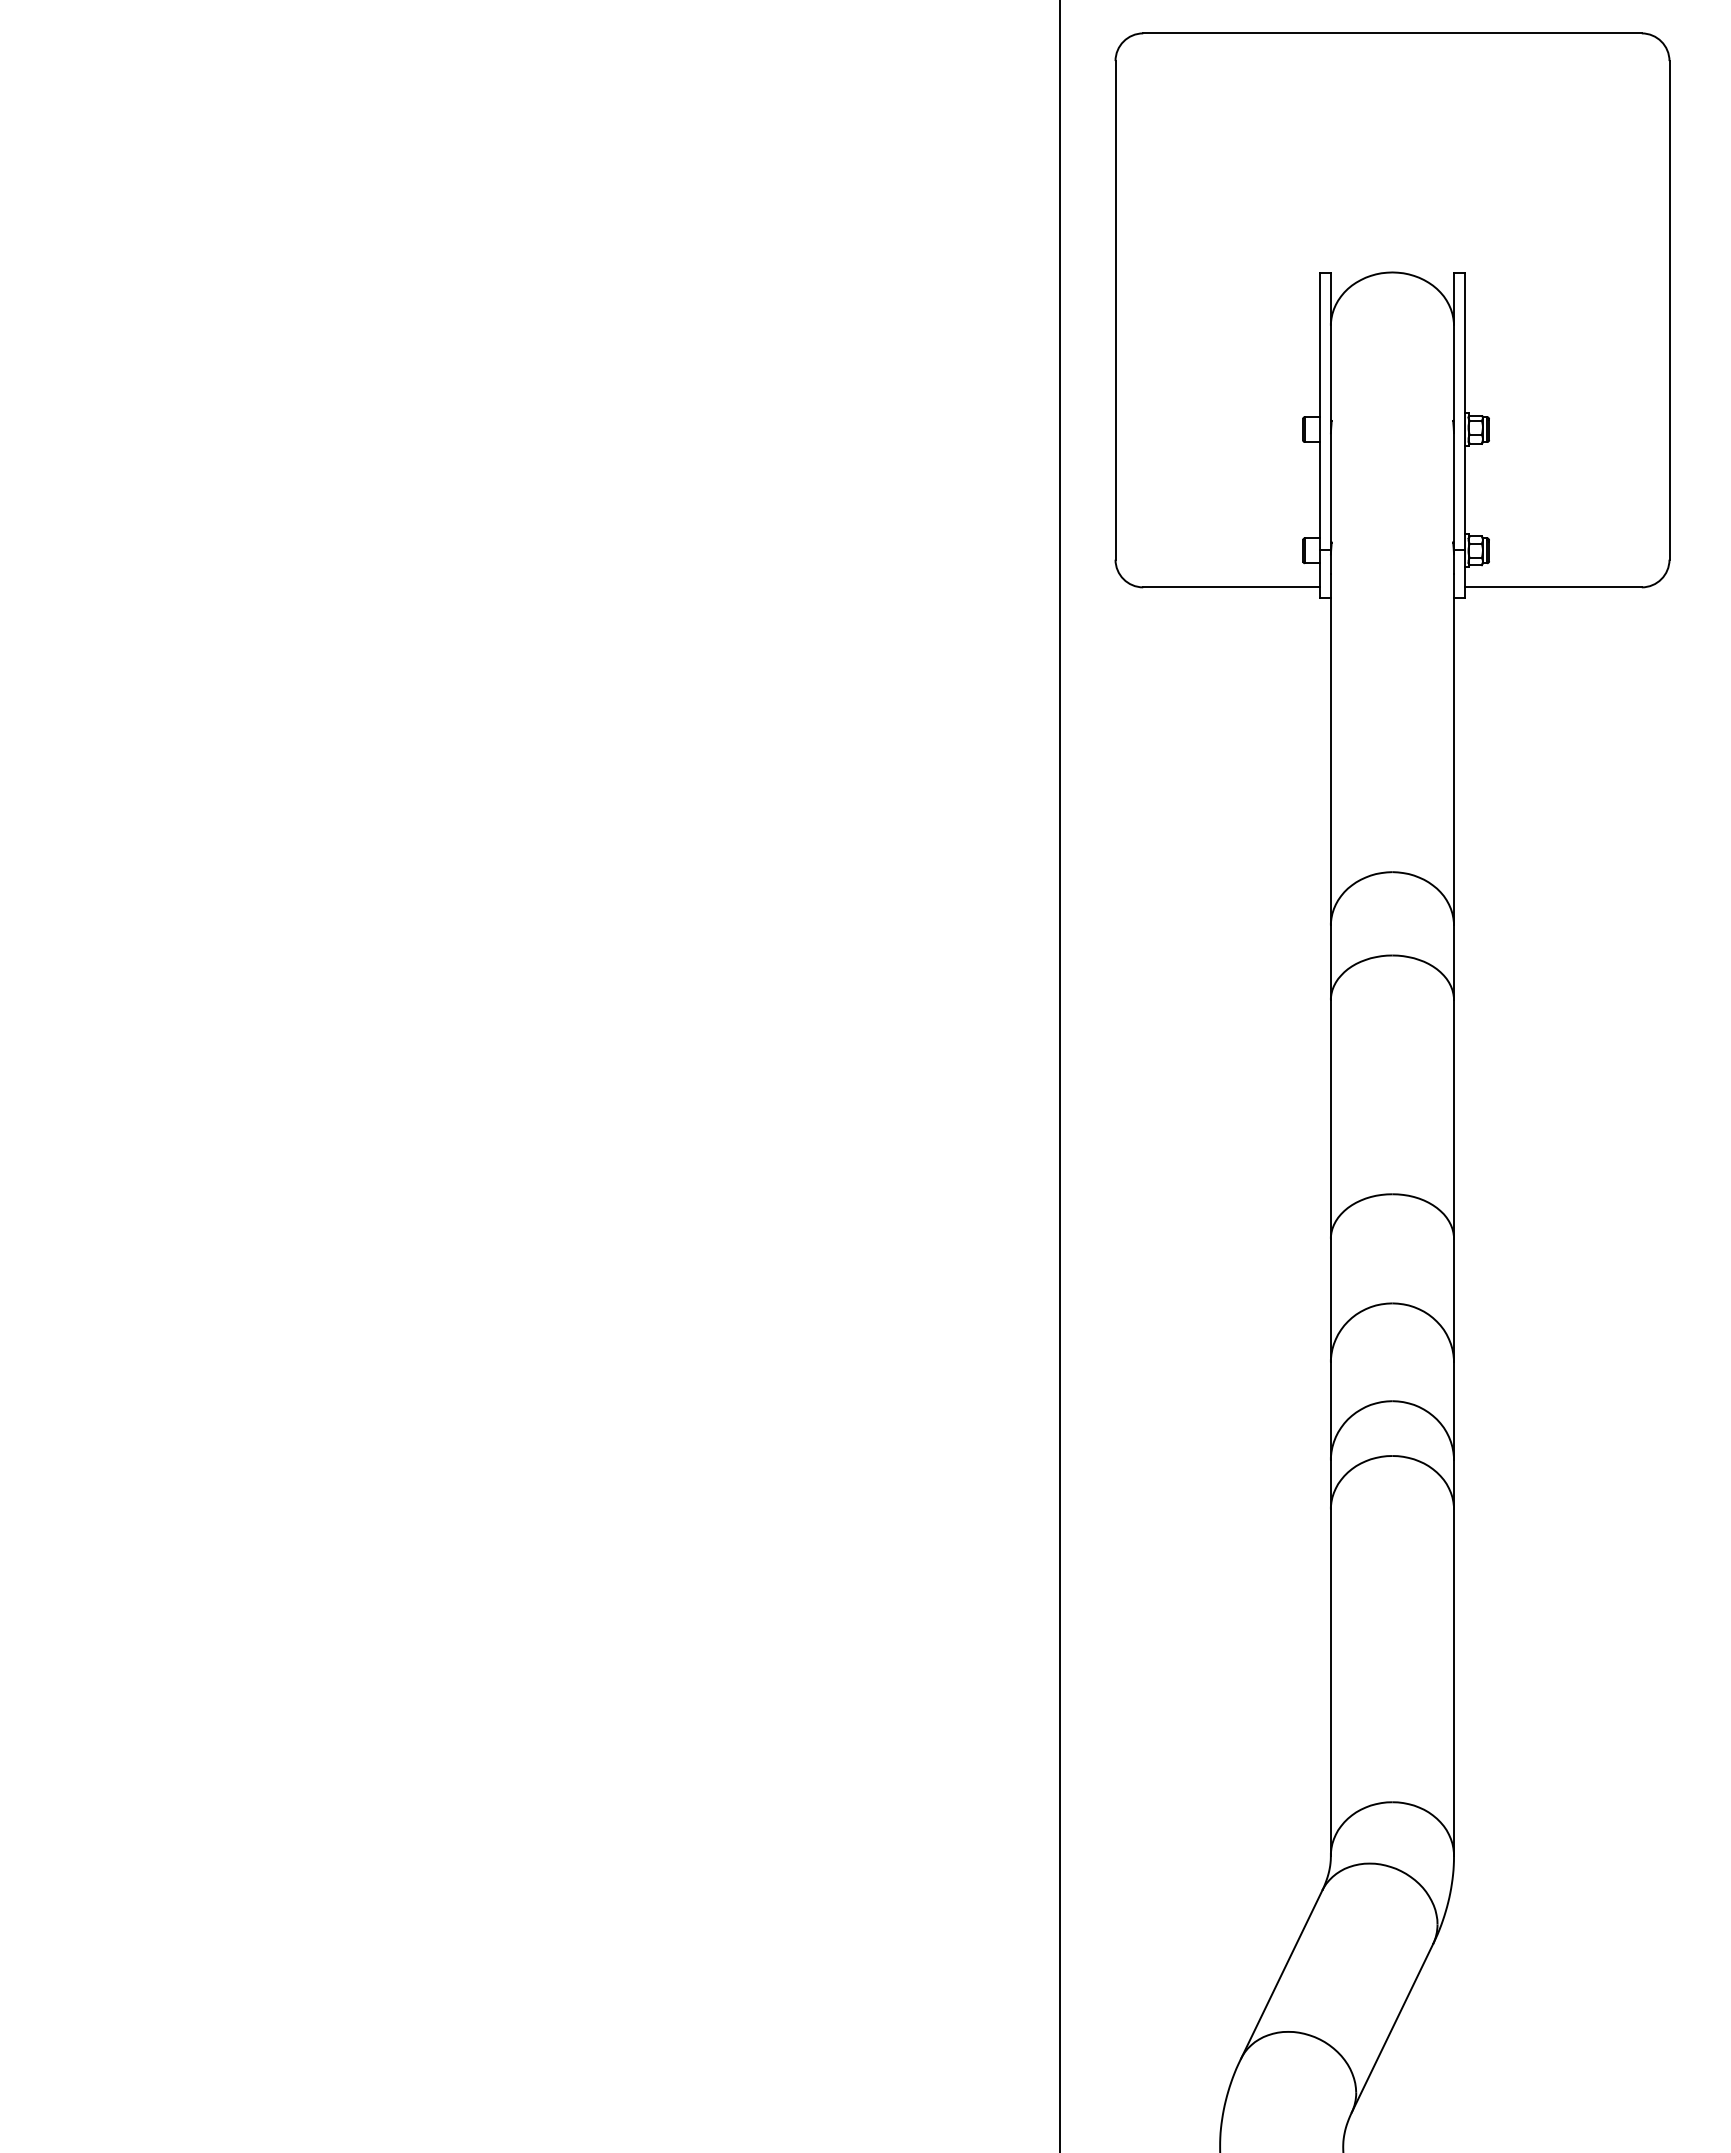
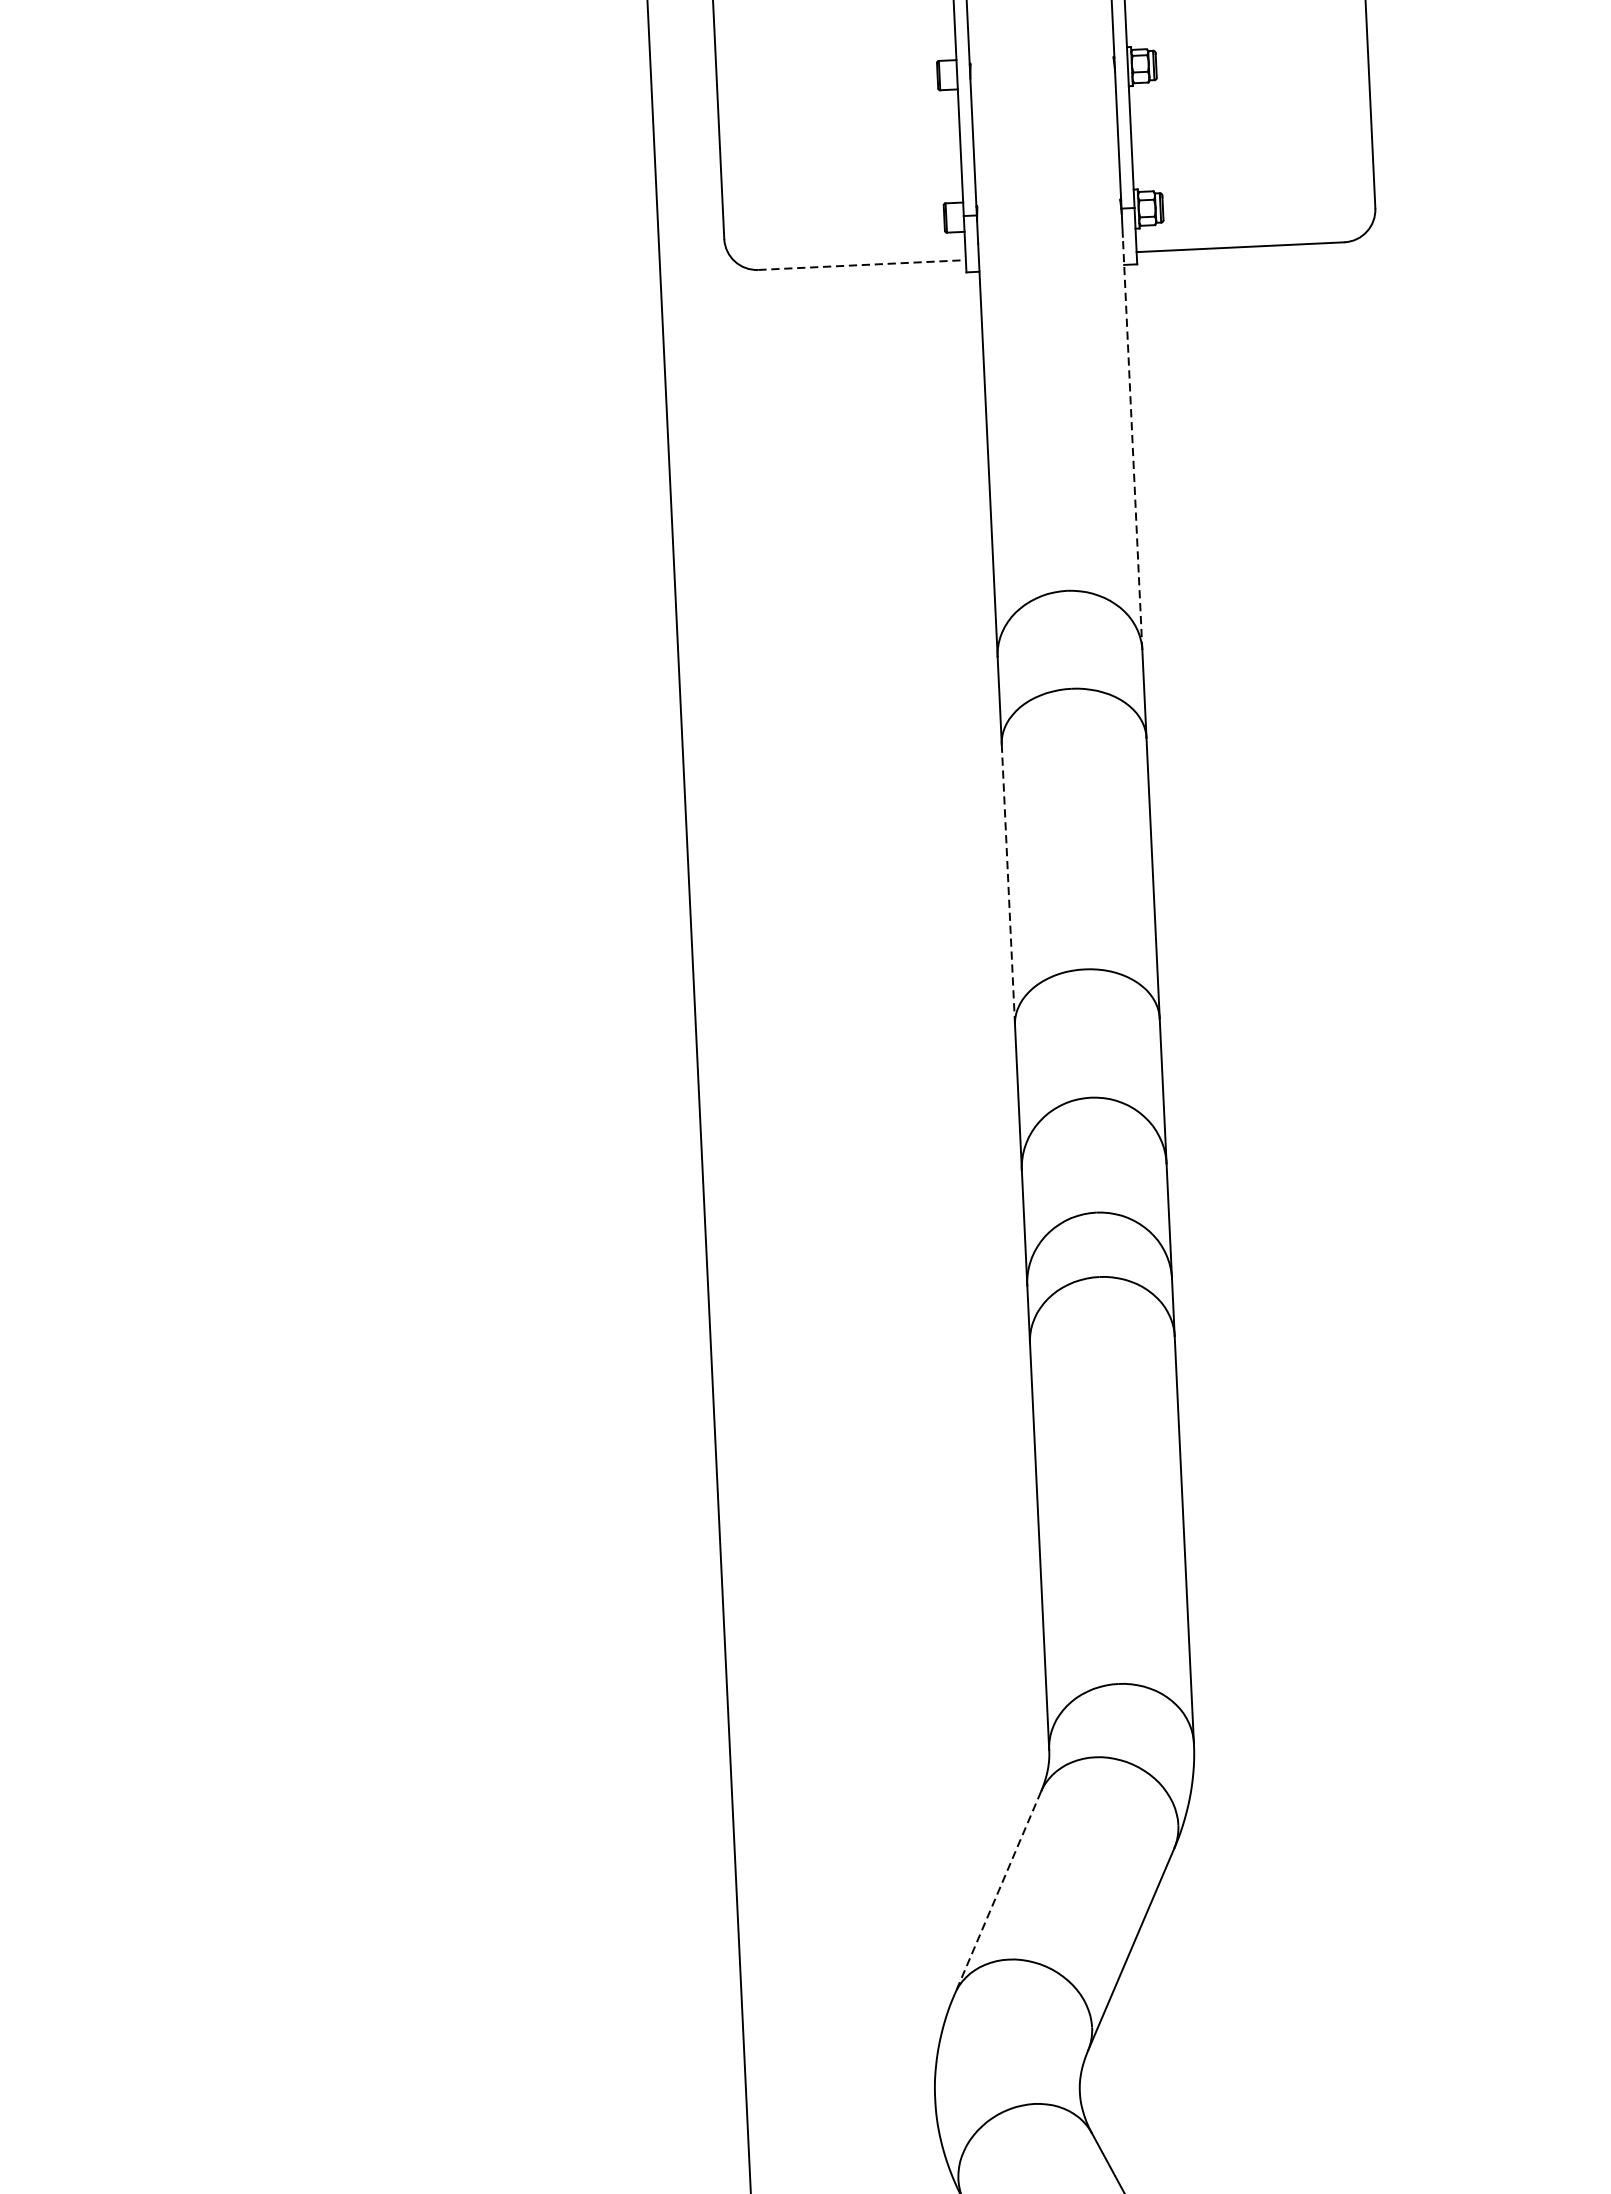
line: (1232, 587) -> (863, 265), solid -> dashed
line: (1454, 749) -> (1133, 443), solid -> dashed
line: (1330, 1119) -> (1007, 884), solid -> dashed
line: (1281, 1975) -> (997, 1893), solid -> dashed

